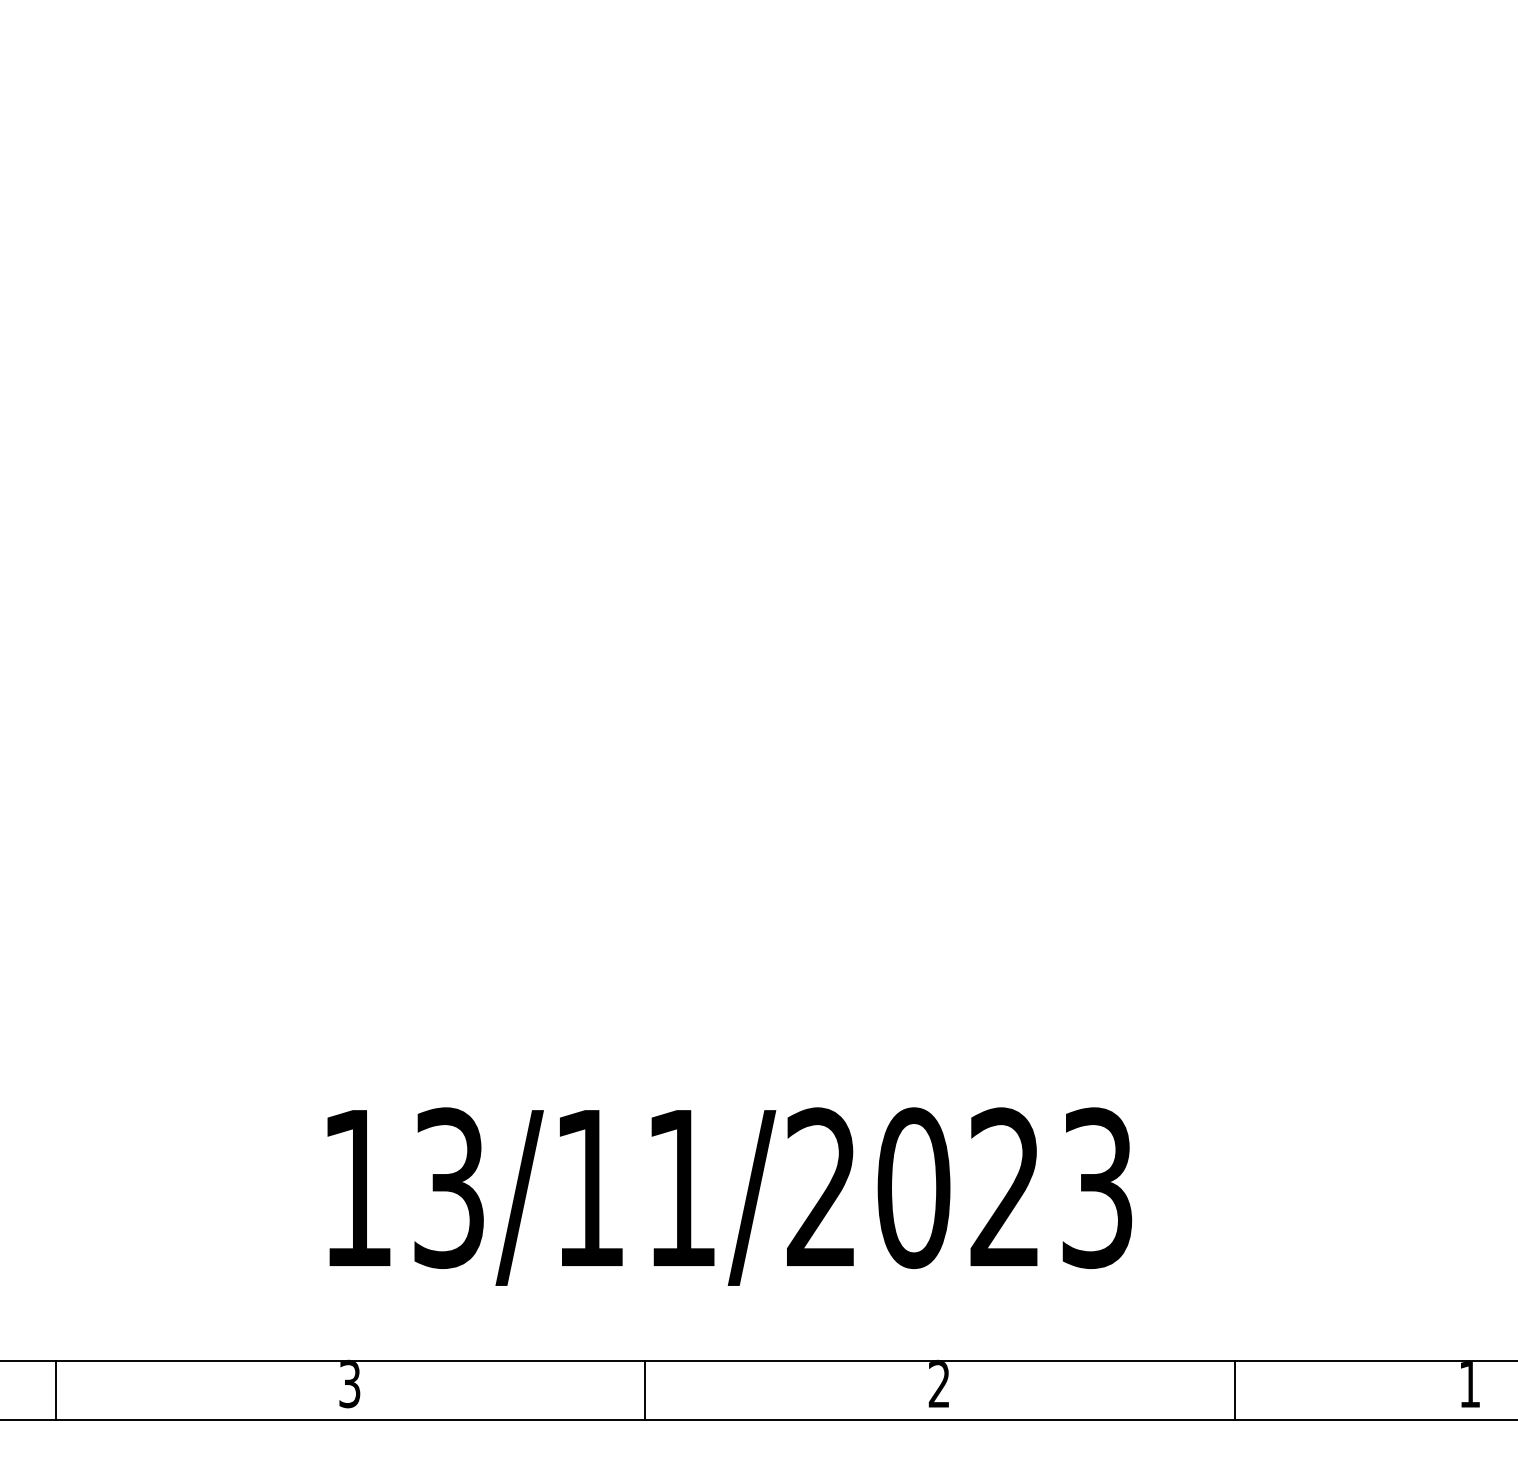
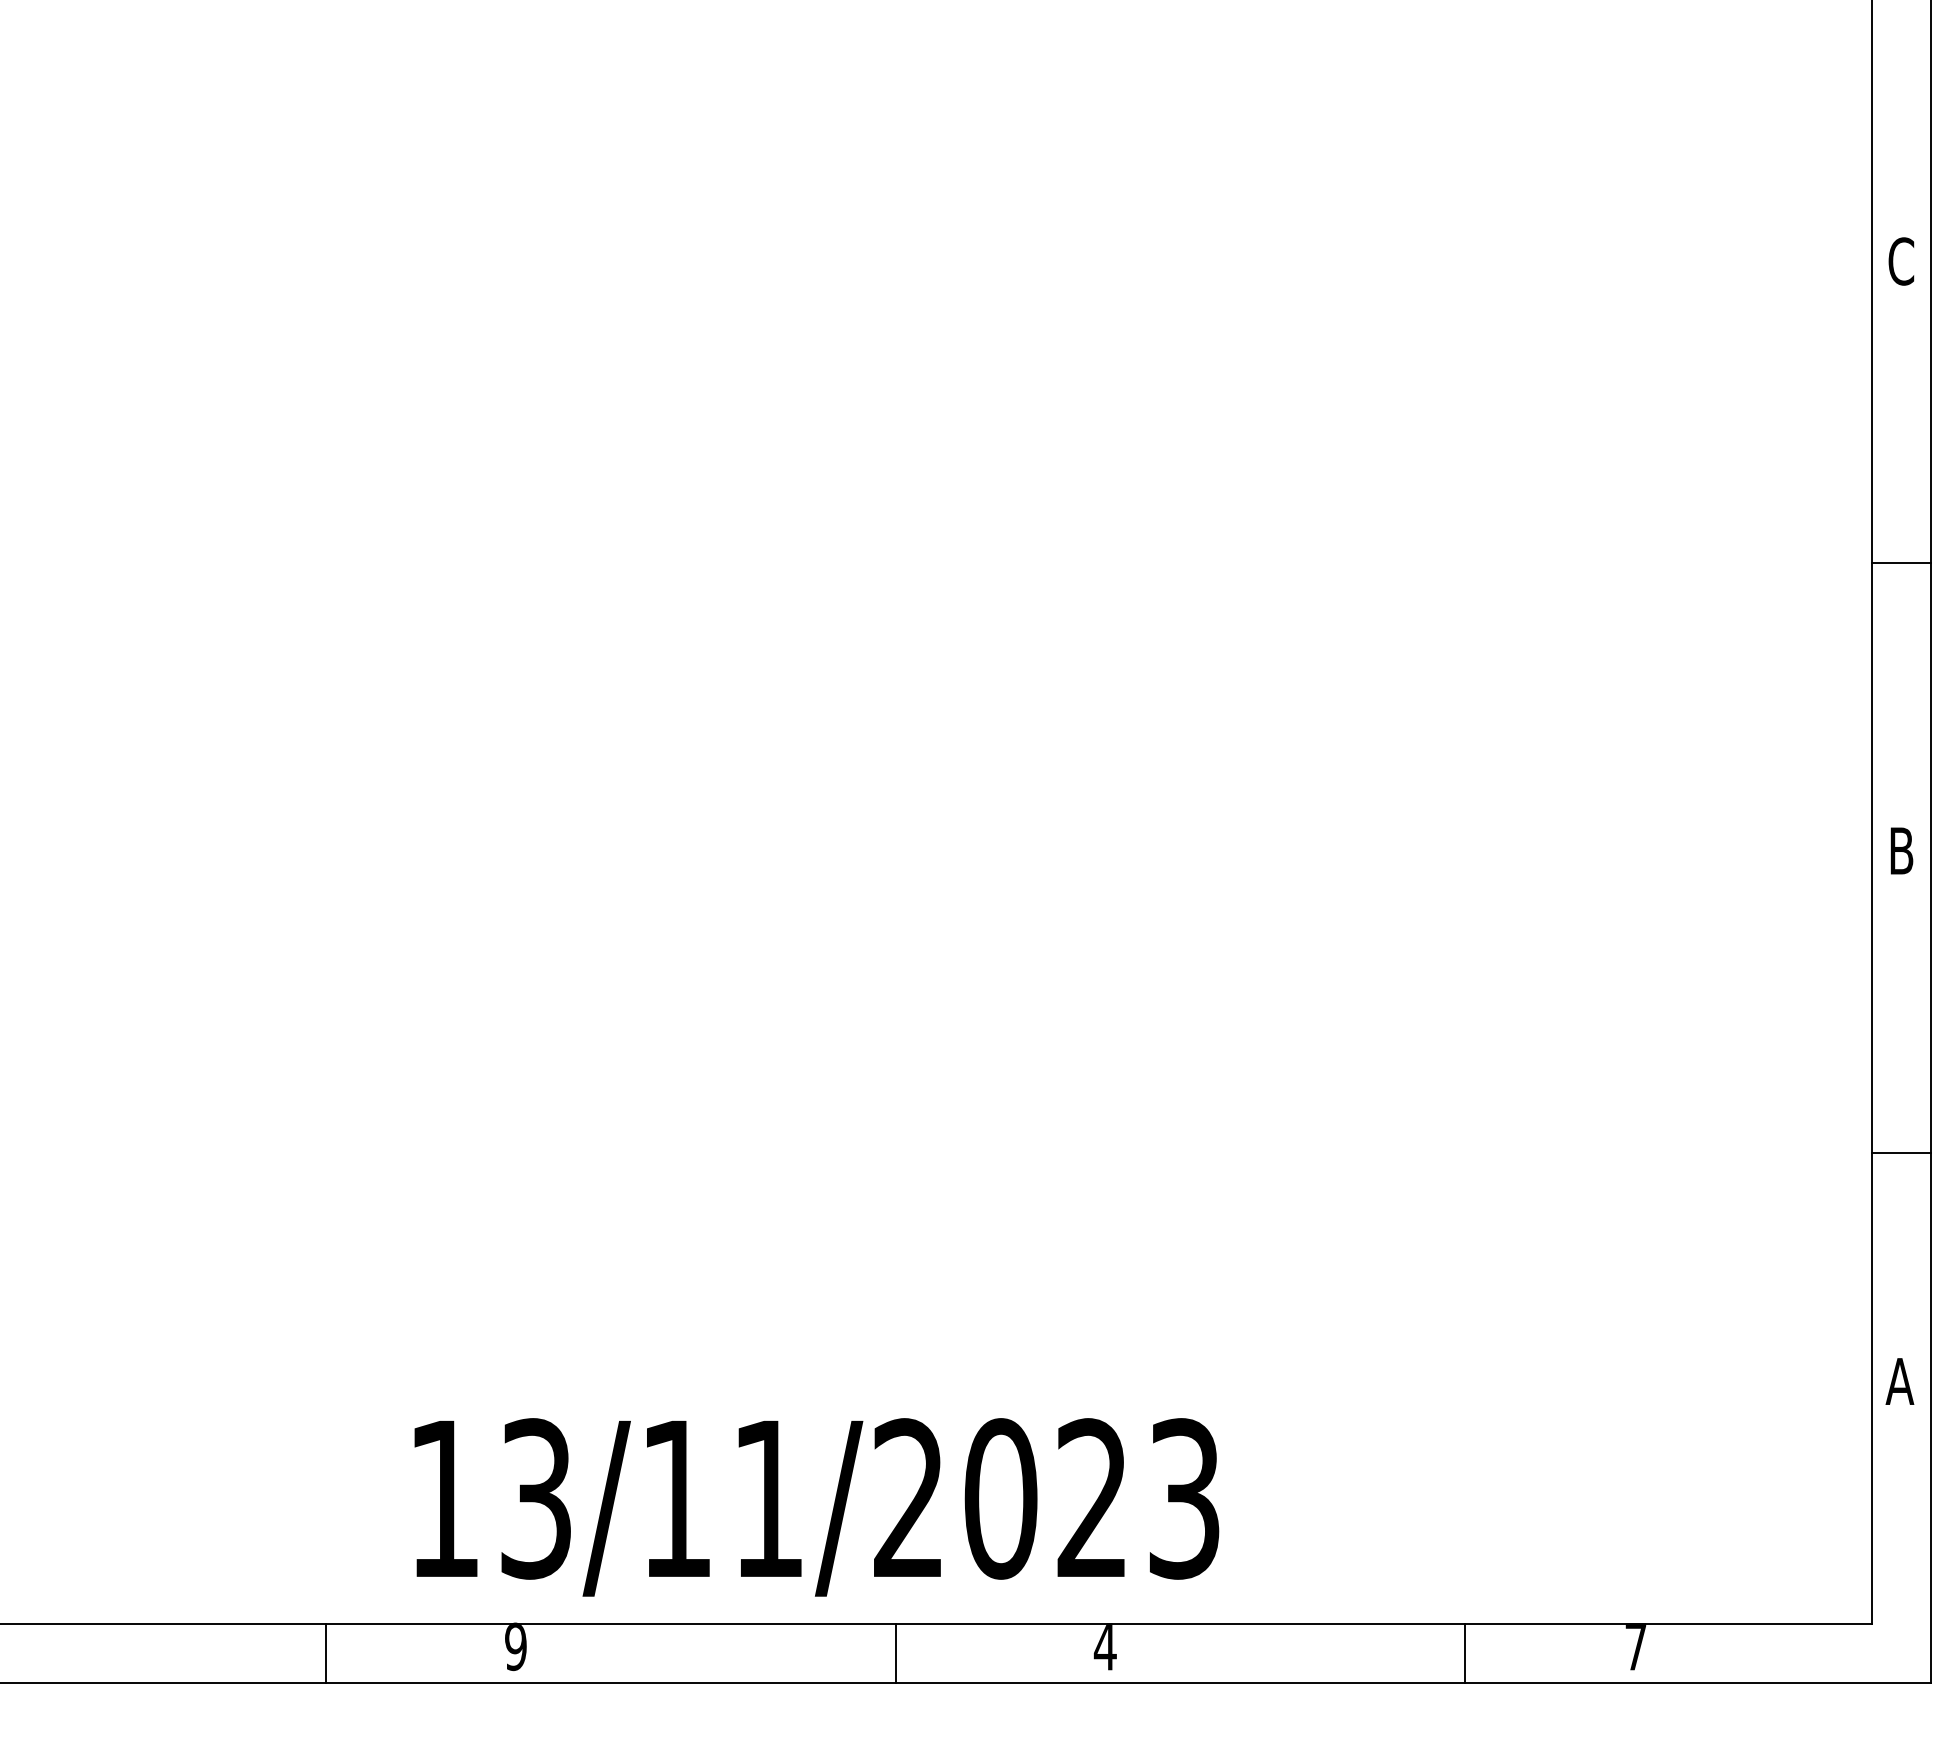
text: (729, 1196) -> (816, 1507), moved
text: (349, 1383) -> (515, 1646), 3 -> 9
text: (938, 1383) -> (1104, 1646), 2 -> 4
text: (1469, 1384) -> (1635, 1647), 1 -> 7
line: (55, 1390) -> (325, 1653), moved
line: (645, 1390) -> (896, 1653), moved
line: (1234, 1390) -> (1464, 1653), moved

